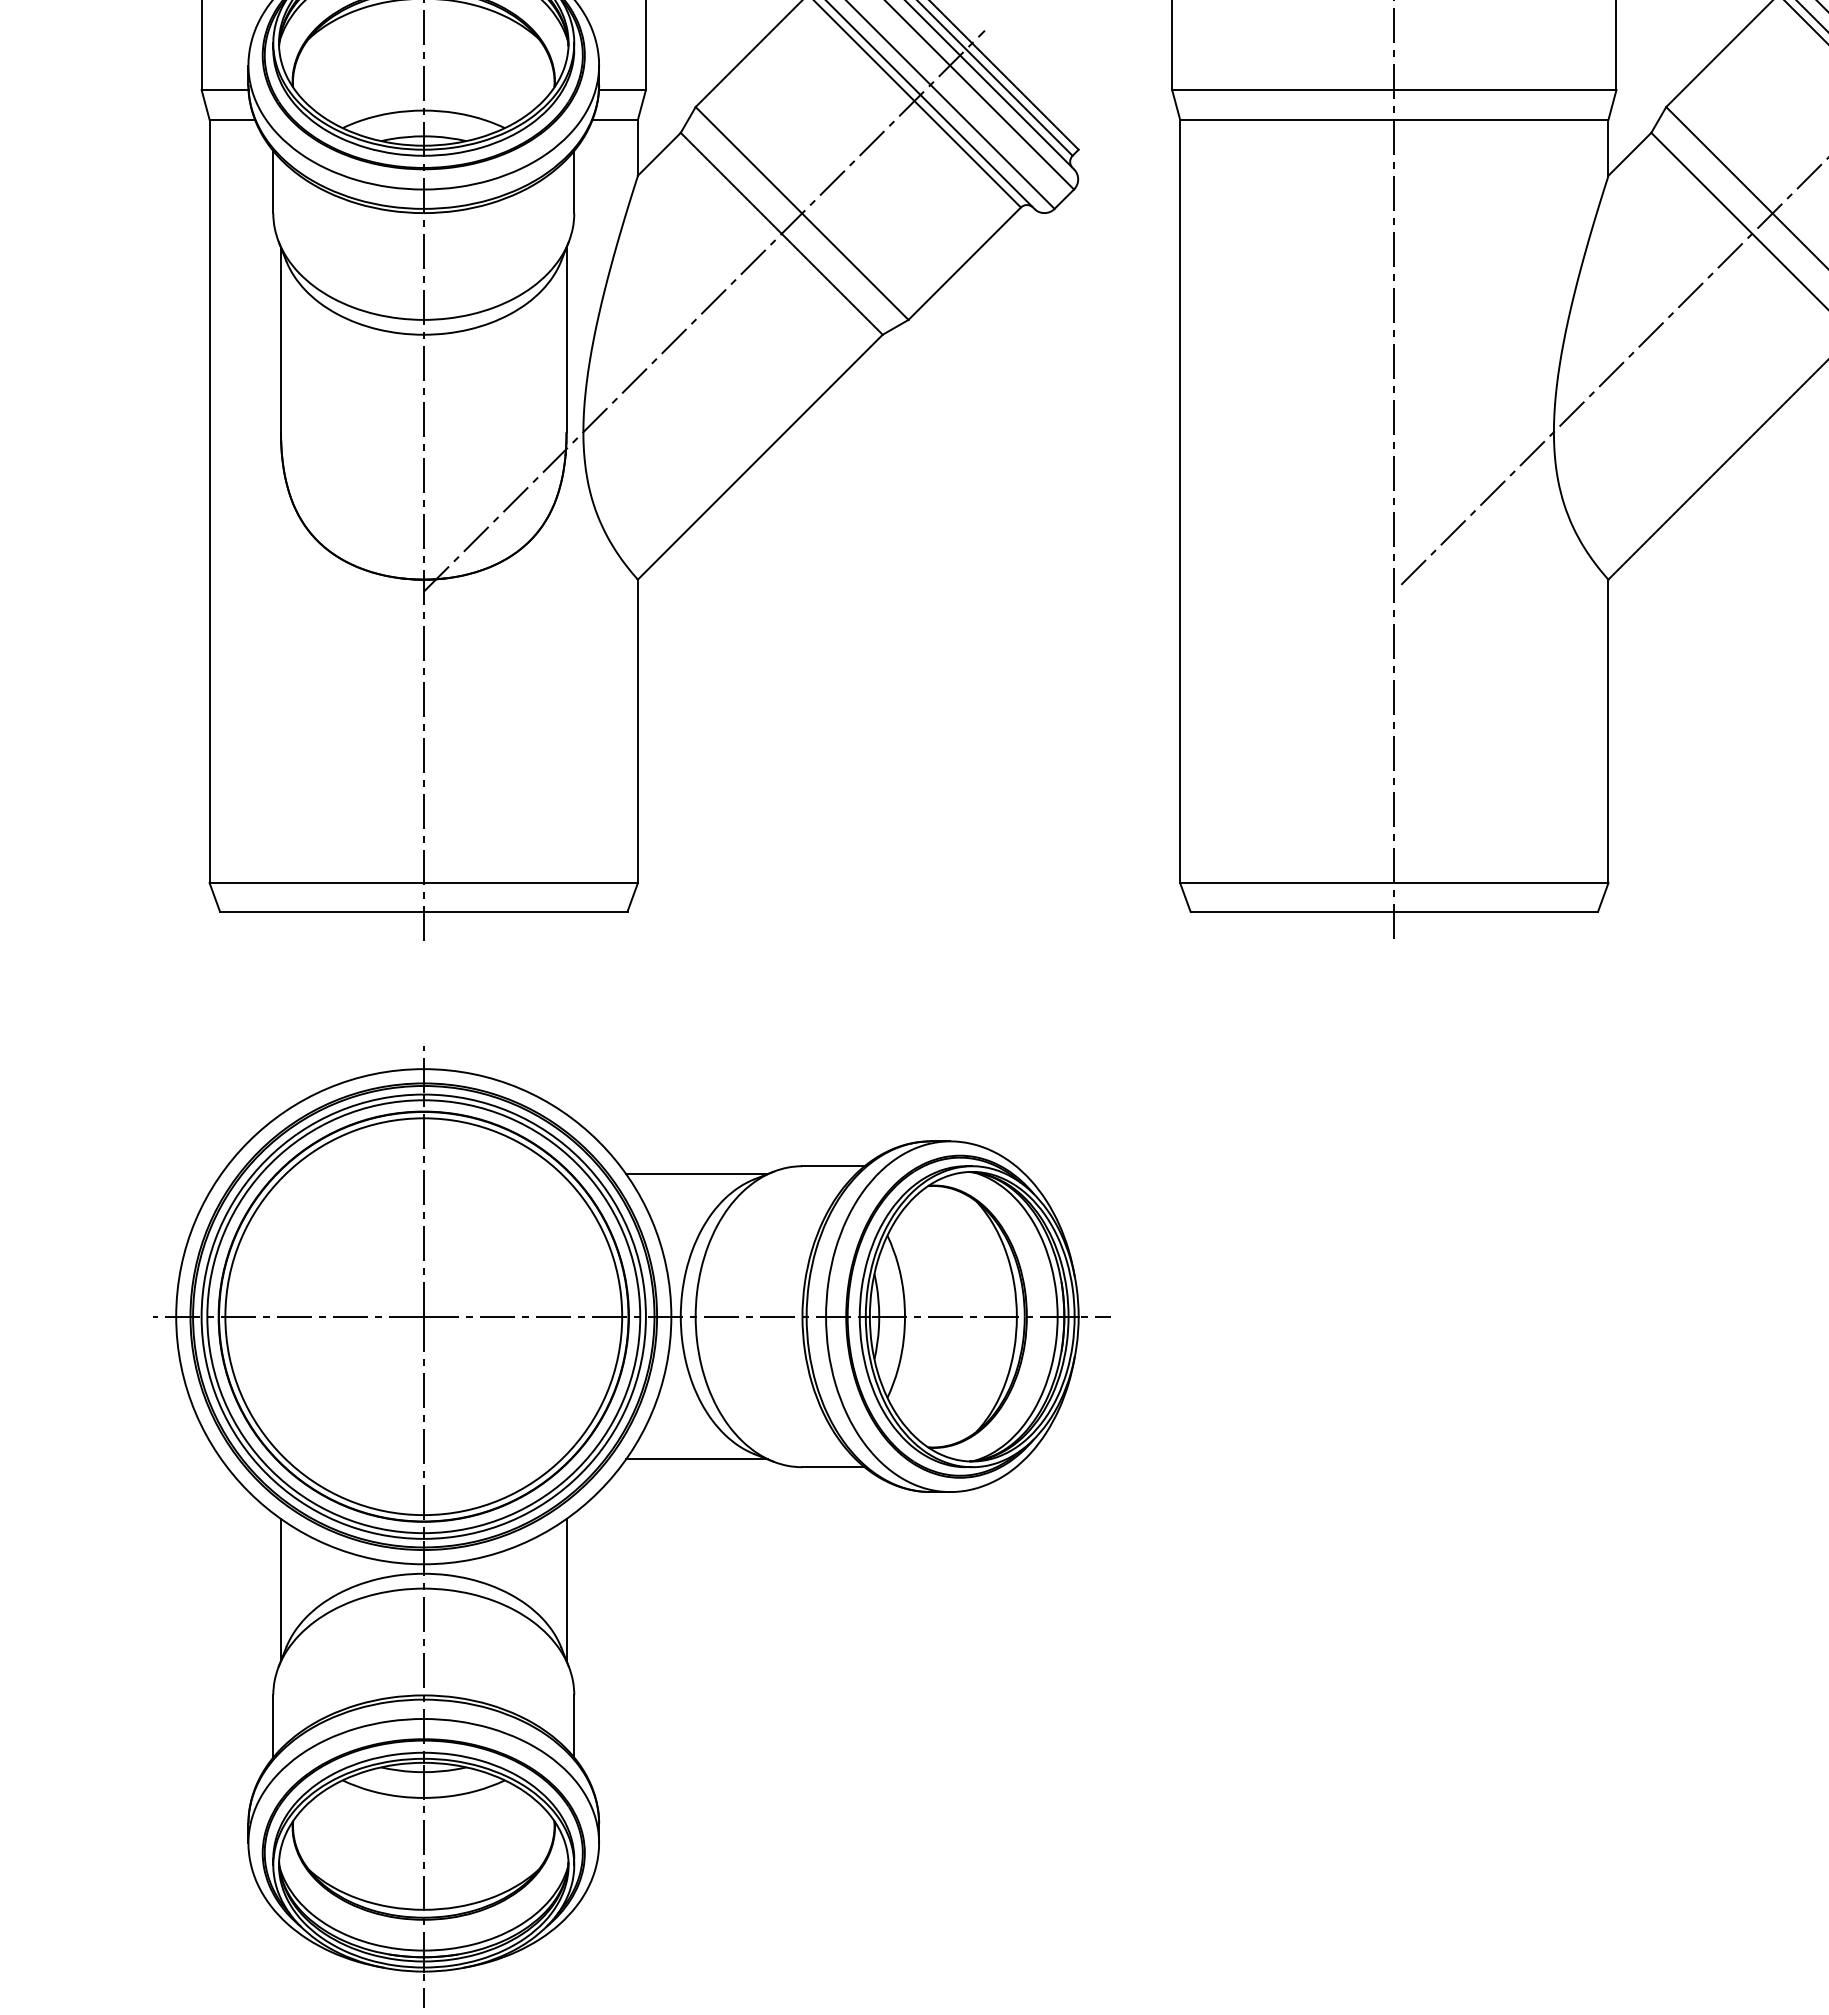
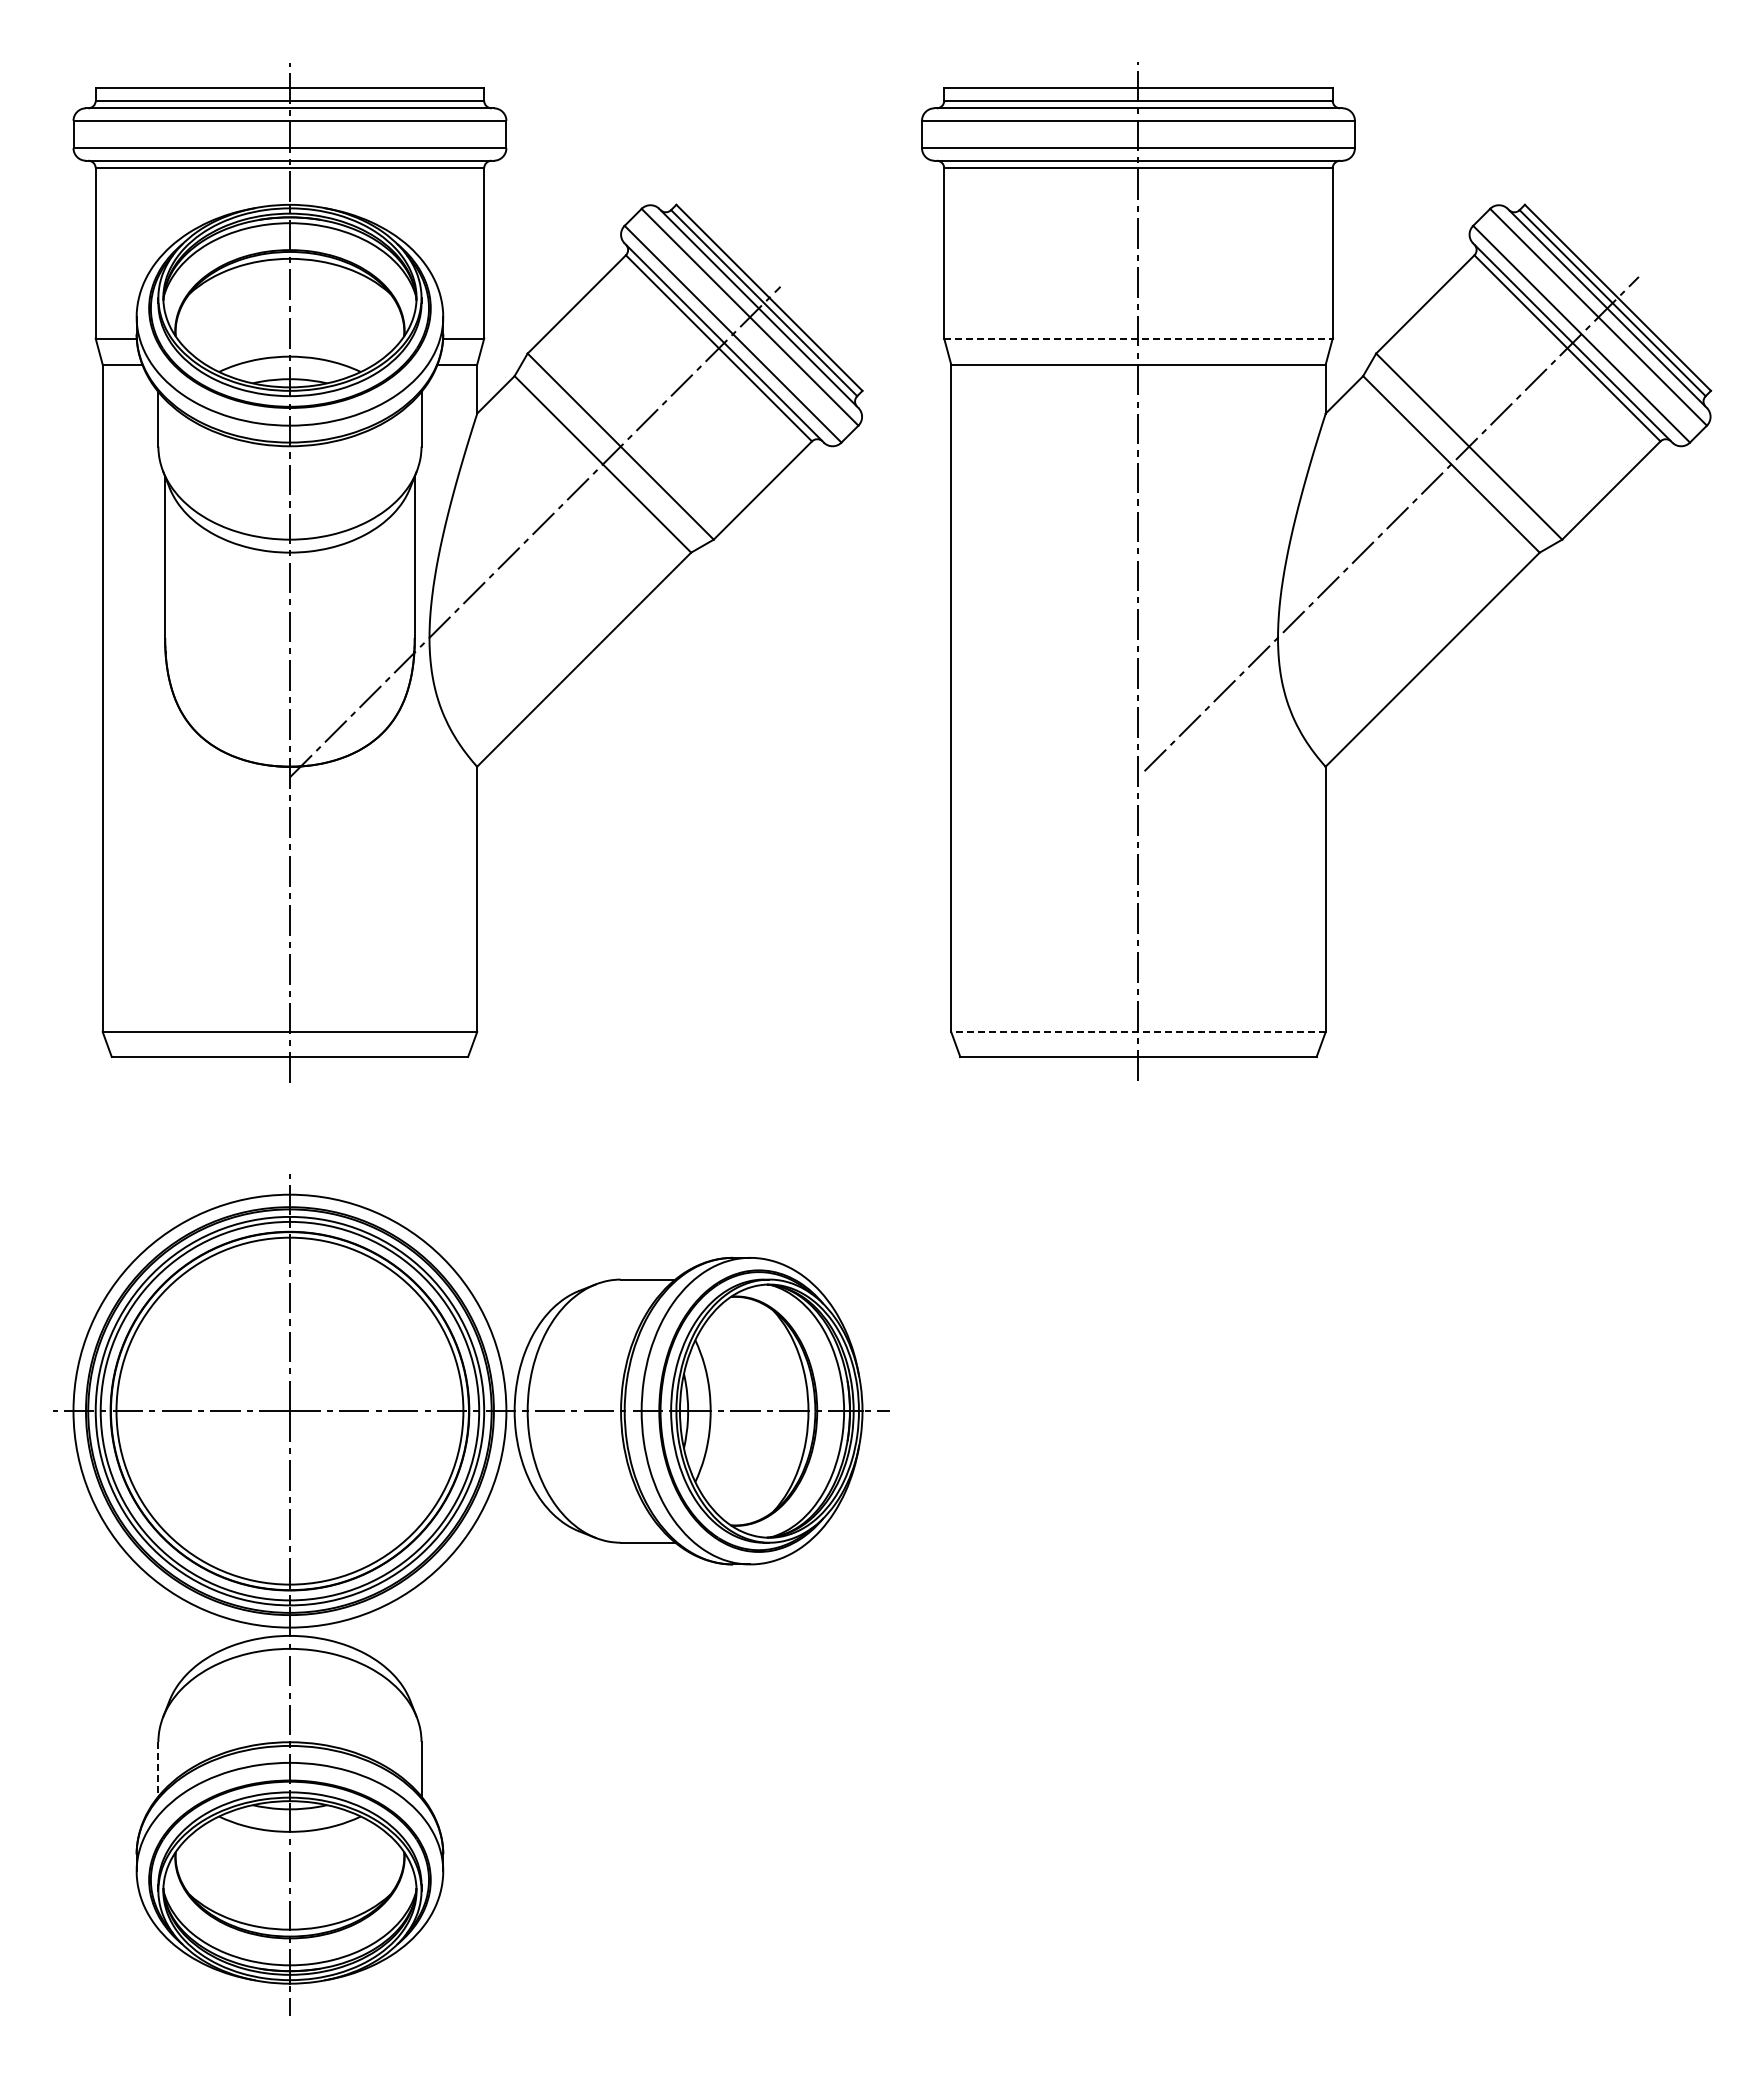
line: (1394, 89) -> (1138, 338), solid -> dashed
line: (1393, 883) -> (1137, 1032), solid -> dashed
line: (696, 1174) -> (528, 1286), removed
line: (696, 1458) -> (528, 1535), removed
line: (281, 1589) -> (165, 1649), removed
line: (566, 1589) -> (414, 1649), removed
line: (273, 1726) -> (158, 1769), solid -> dashed

